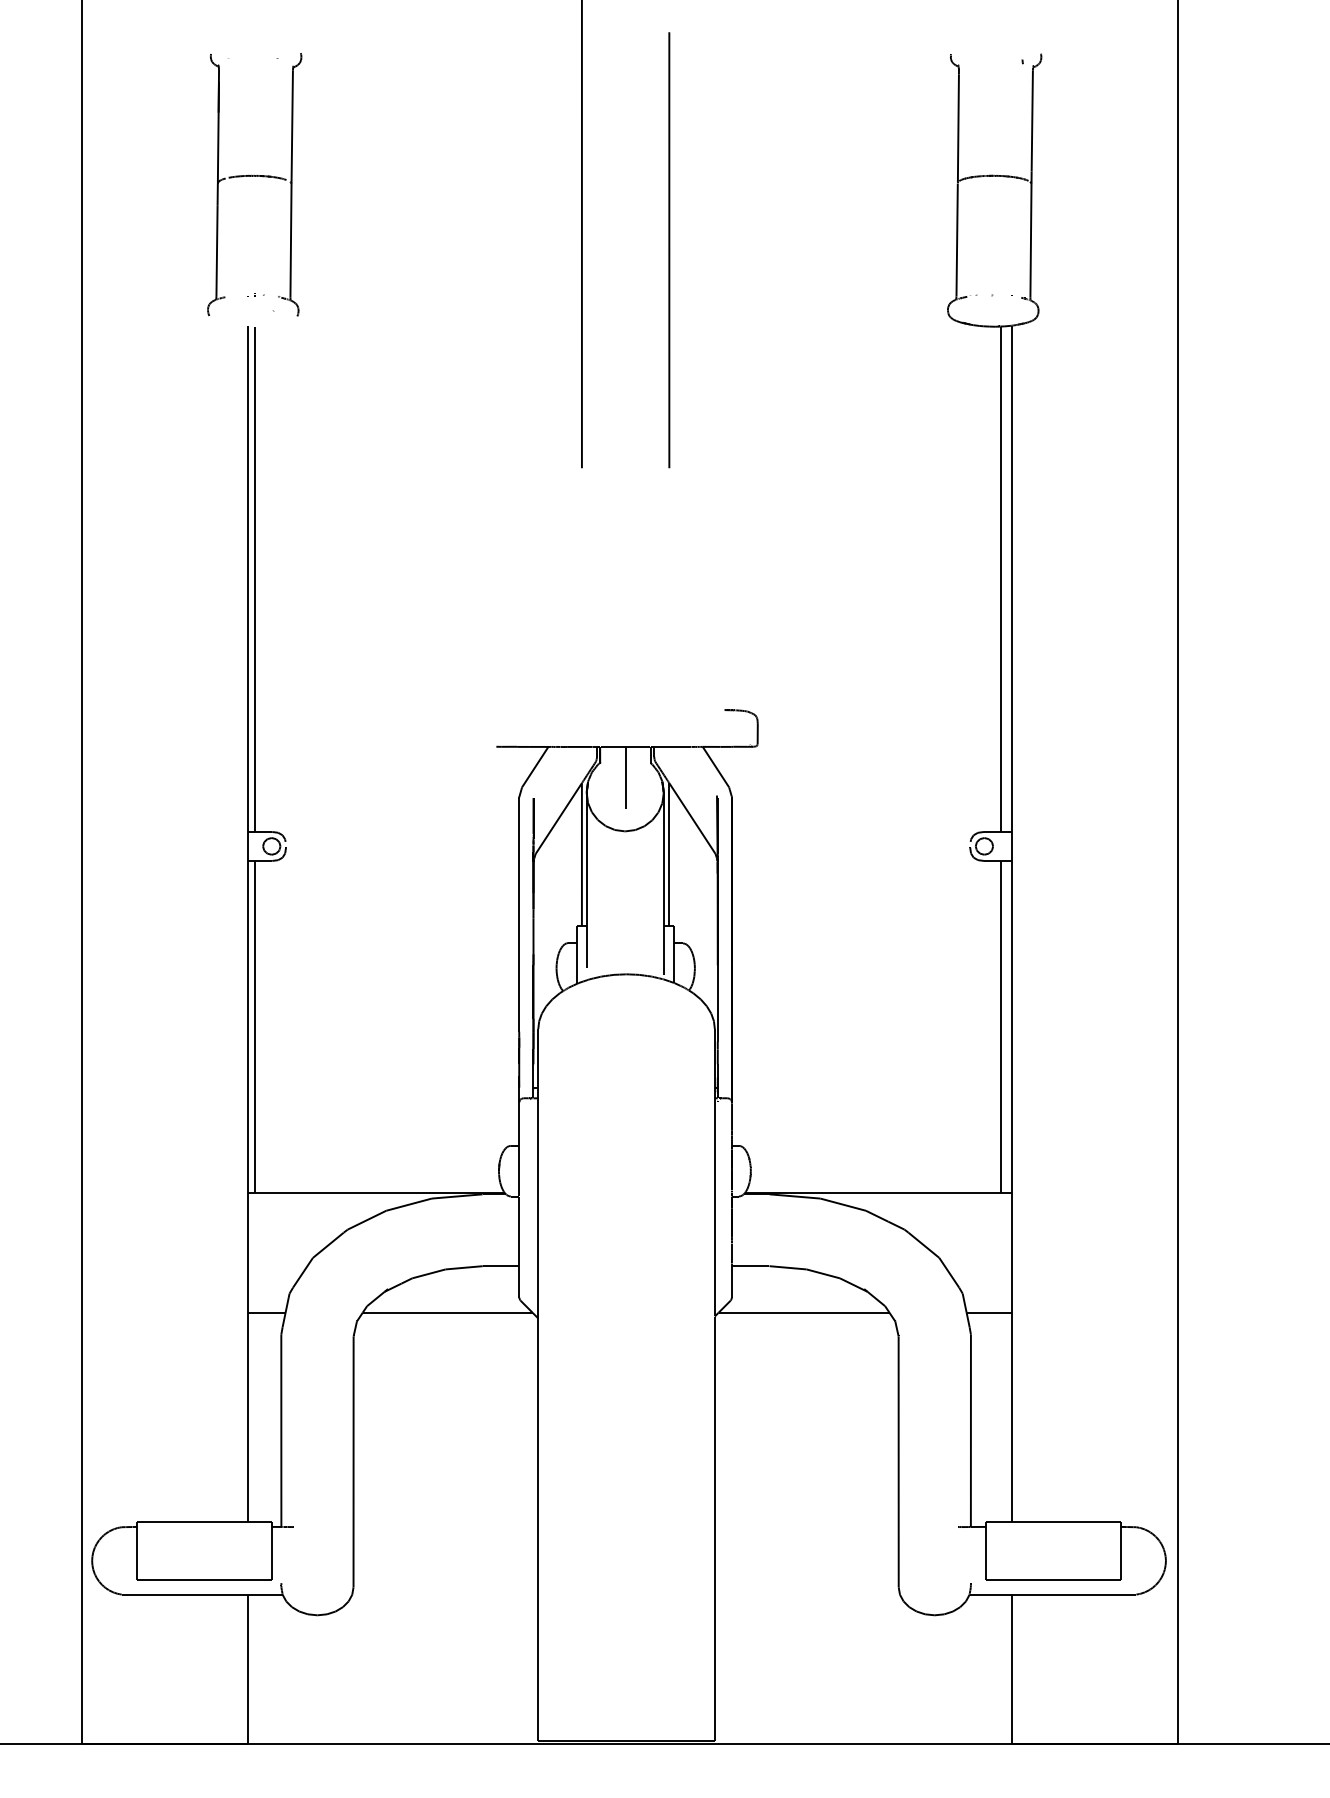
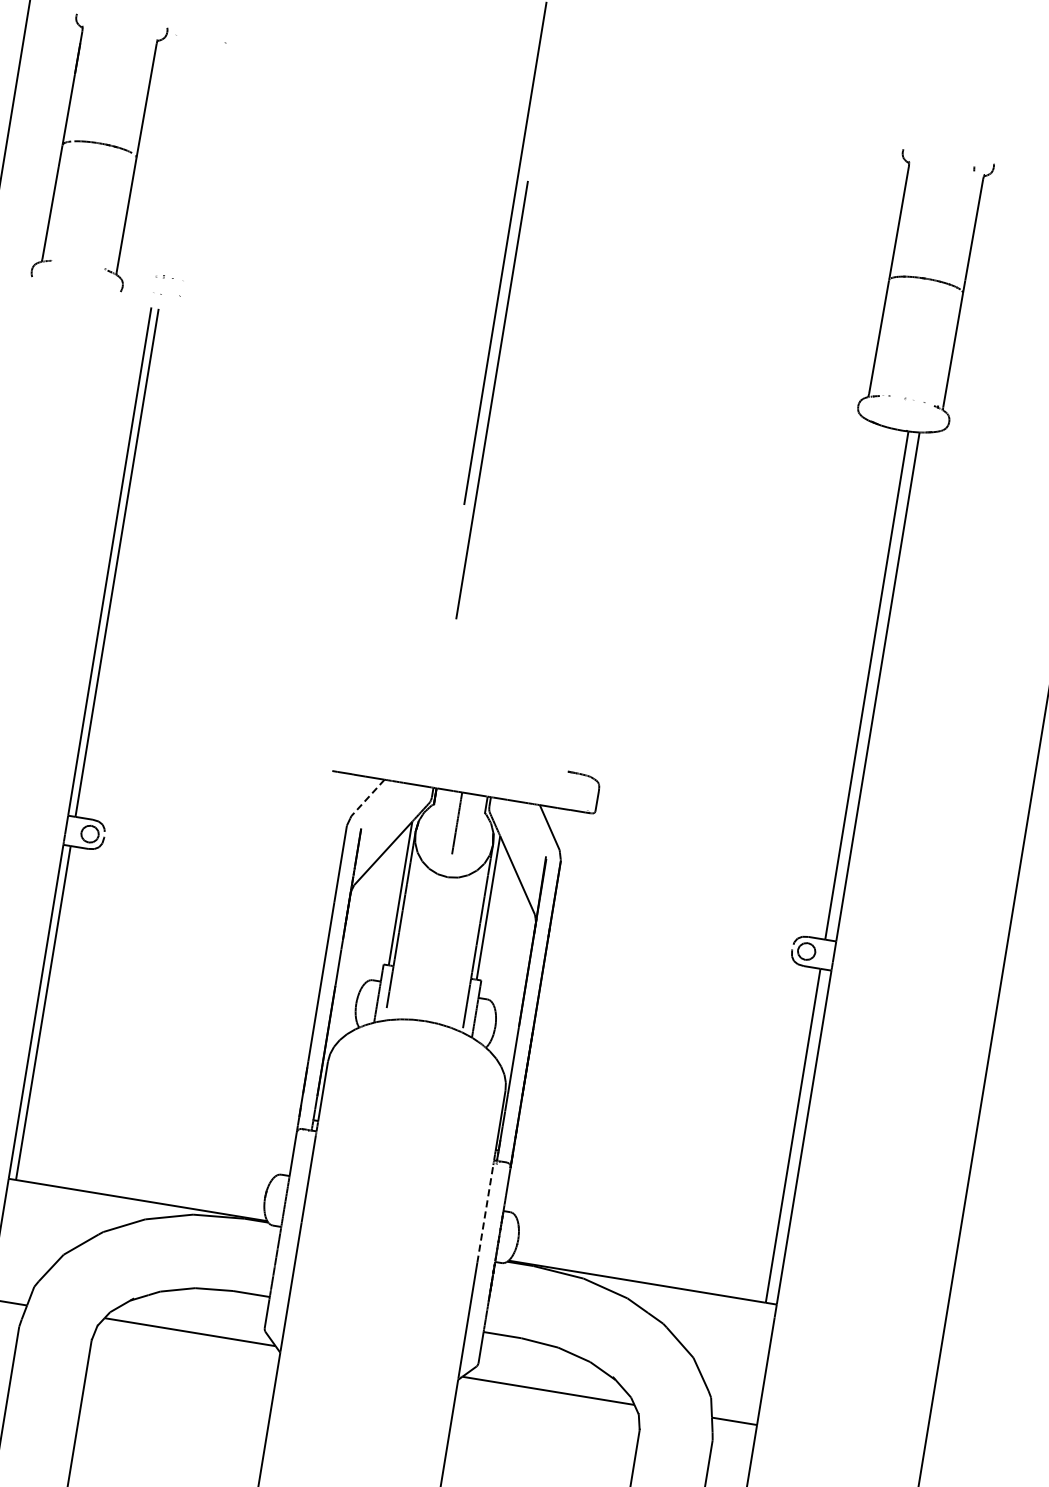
part: (254, 176) -> (100, 144), moved
line: (669, 250) -> (492, 400), moved
line: (534, 767) -> (367, 798), solid -> dashed
line: (714, 1151) -> (484, 1213), solid -> dashed

